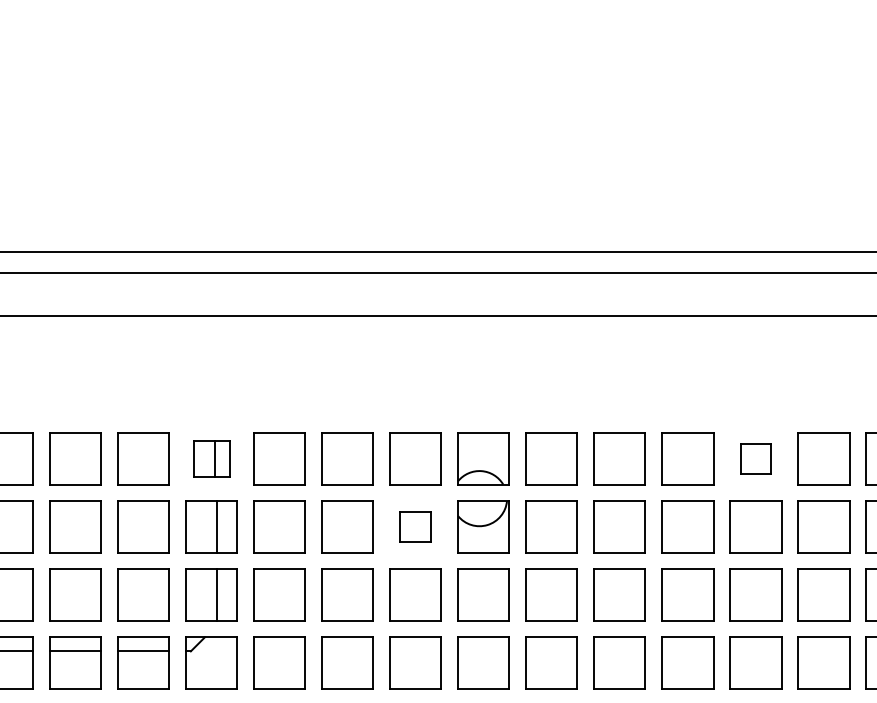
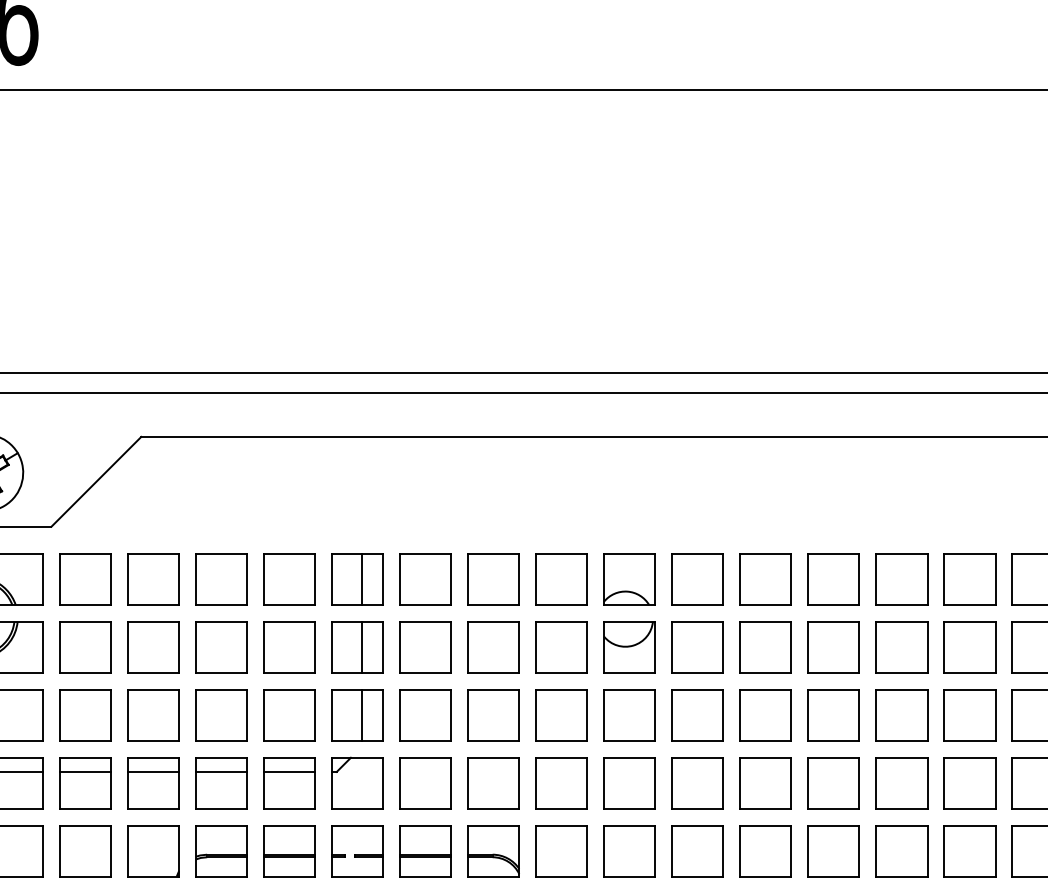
part: (211, 458) -> (357, 579), size x1.43
part: (755, 458) -> (901, 579), size x1.67
part: (415, 526) -> (561, 647), size x1.67

